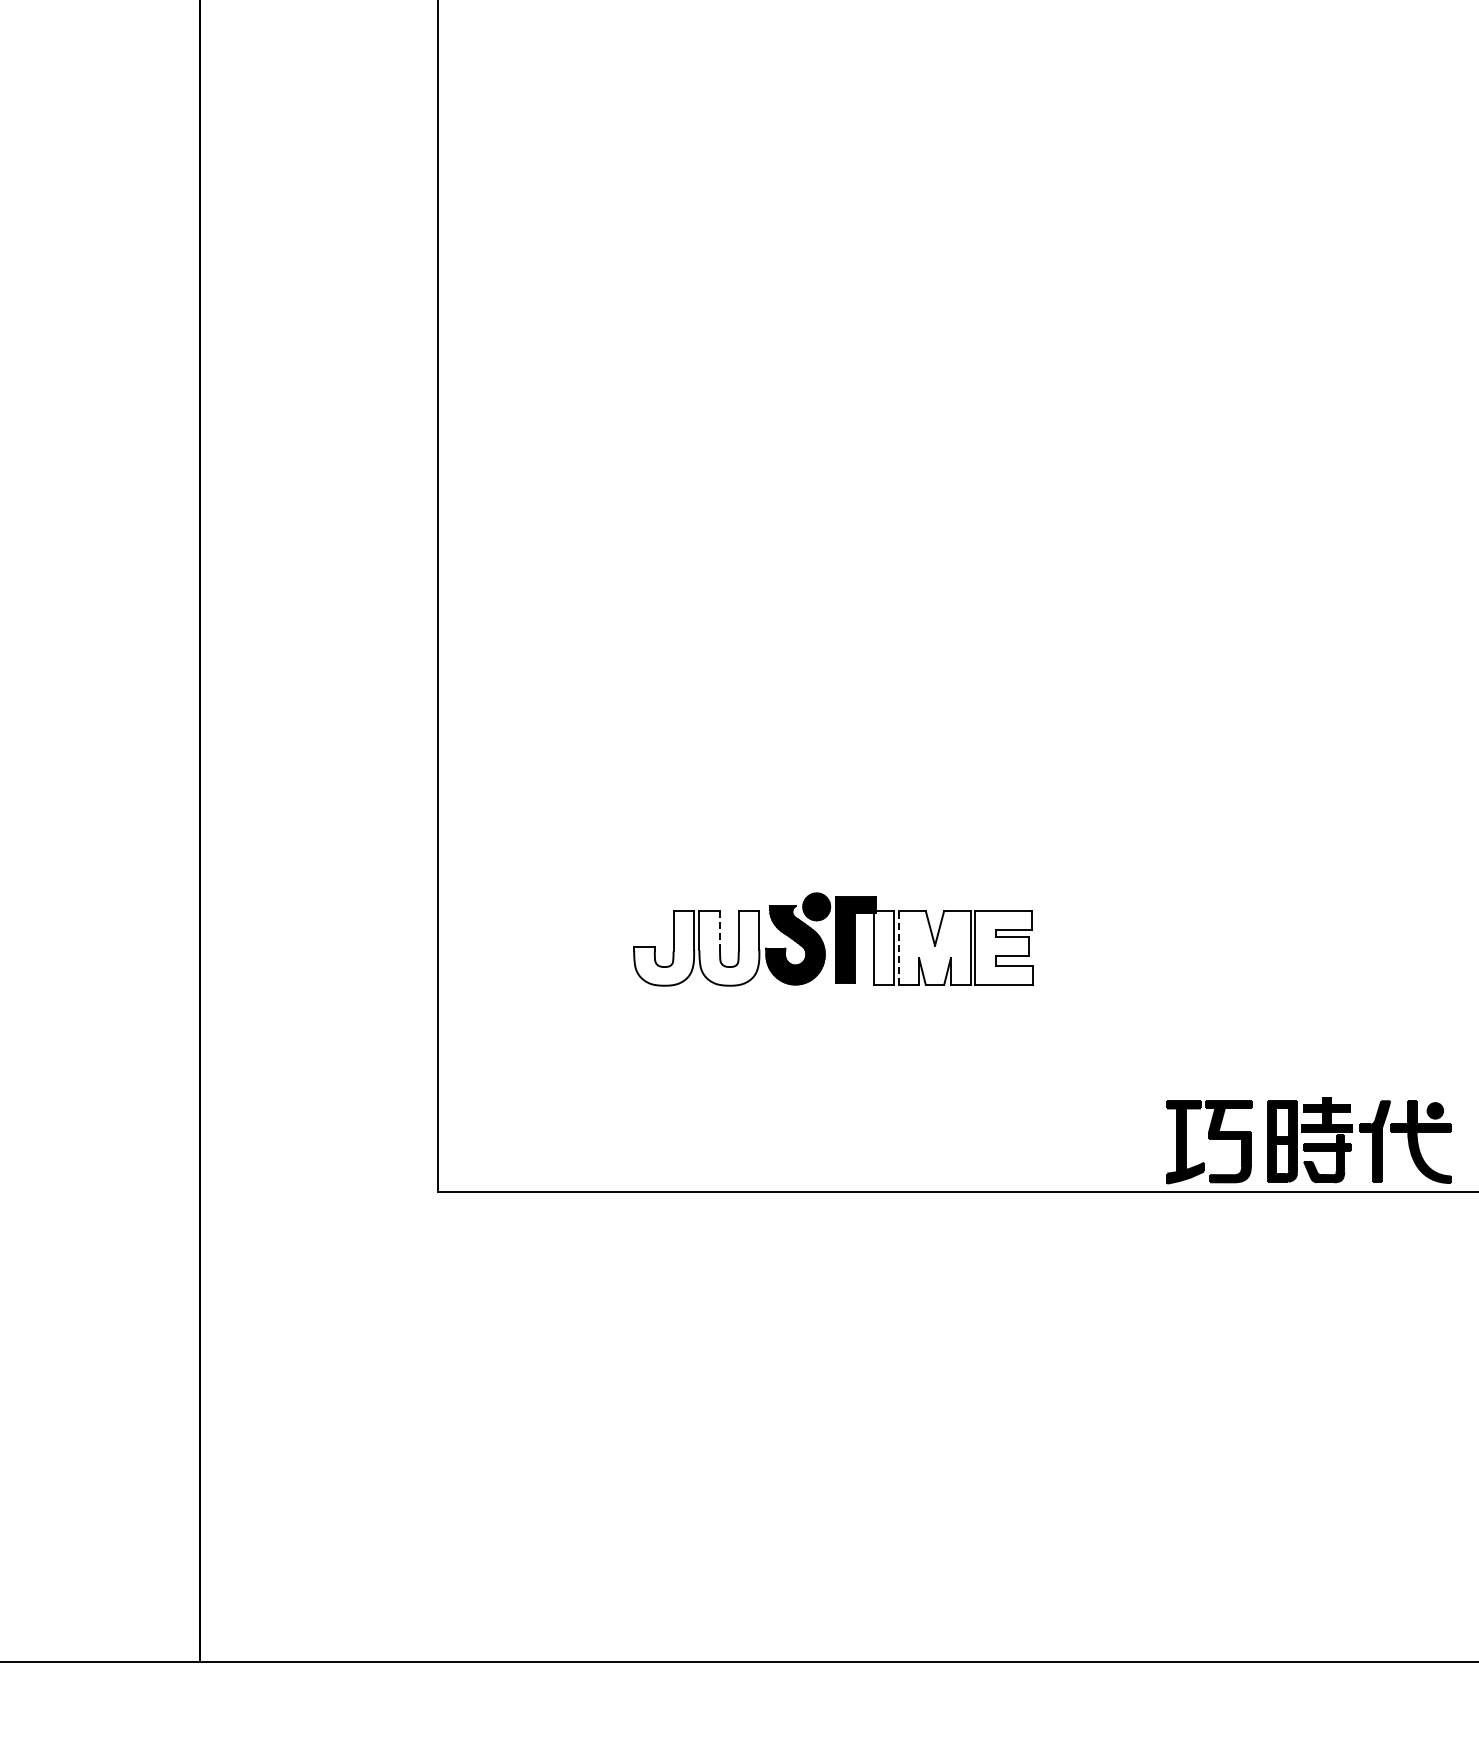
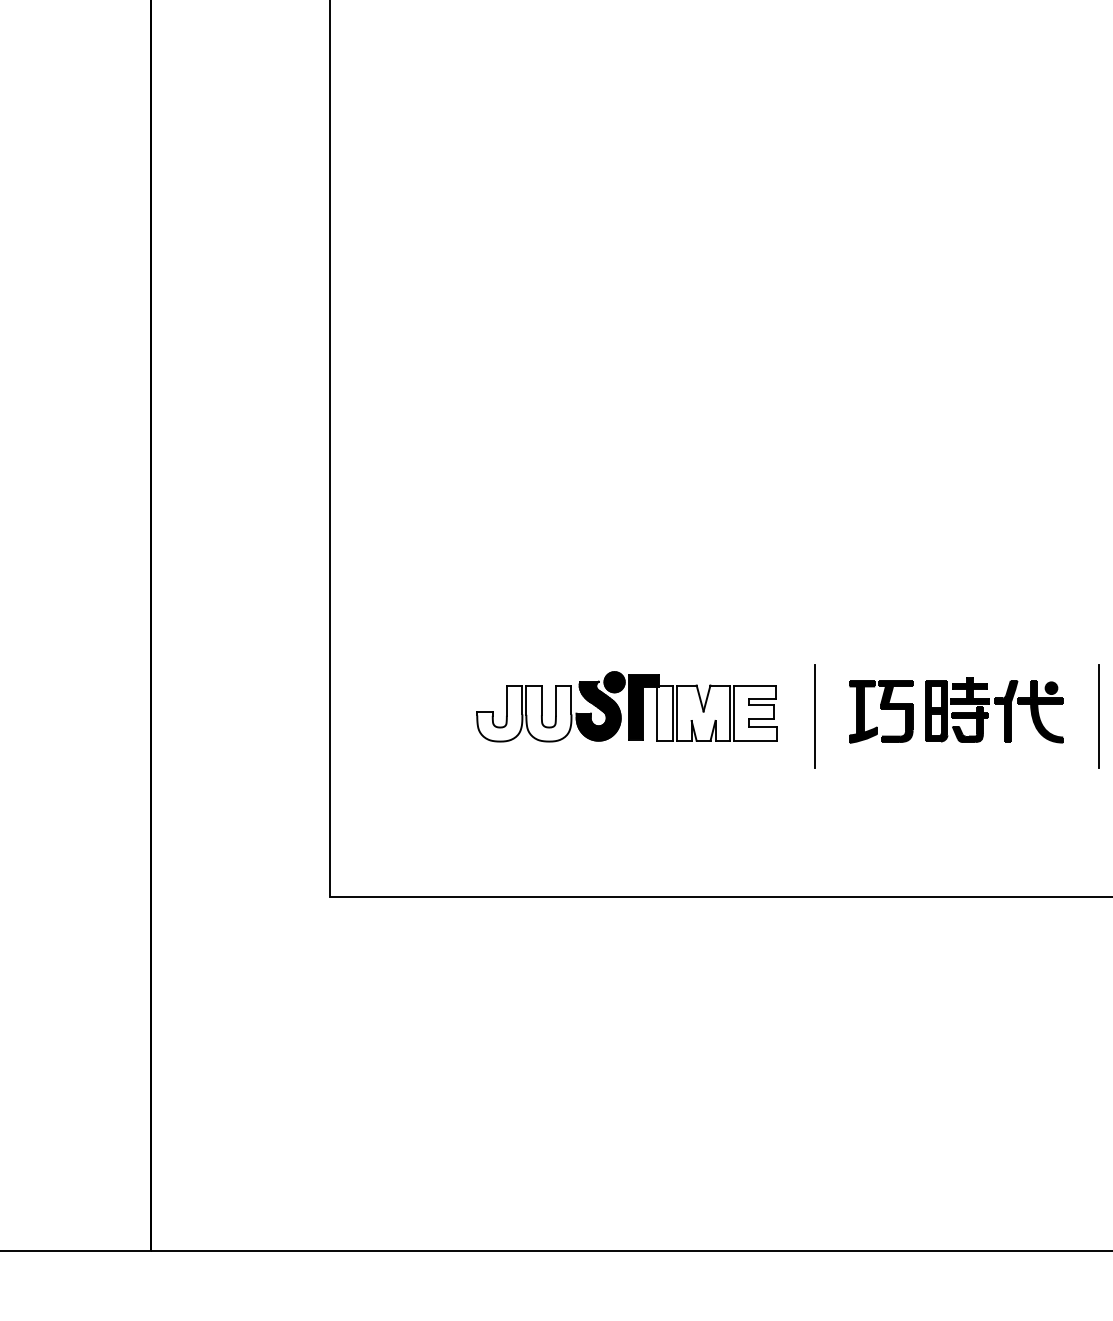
line: (720, 930) -> (542, 700), dashed -> solid
line: (899, 947) -> (676, 712), dashed -> solid
line: (1083, 952) -> (815, 716), added
line: (1461, 952) -> (1099, 716), added
part: (1308, 1140) -> (956, 710), moved

